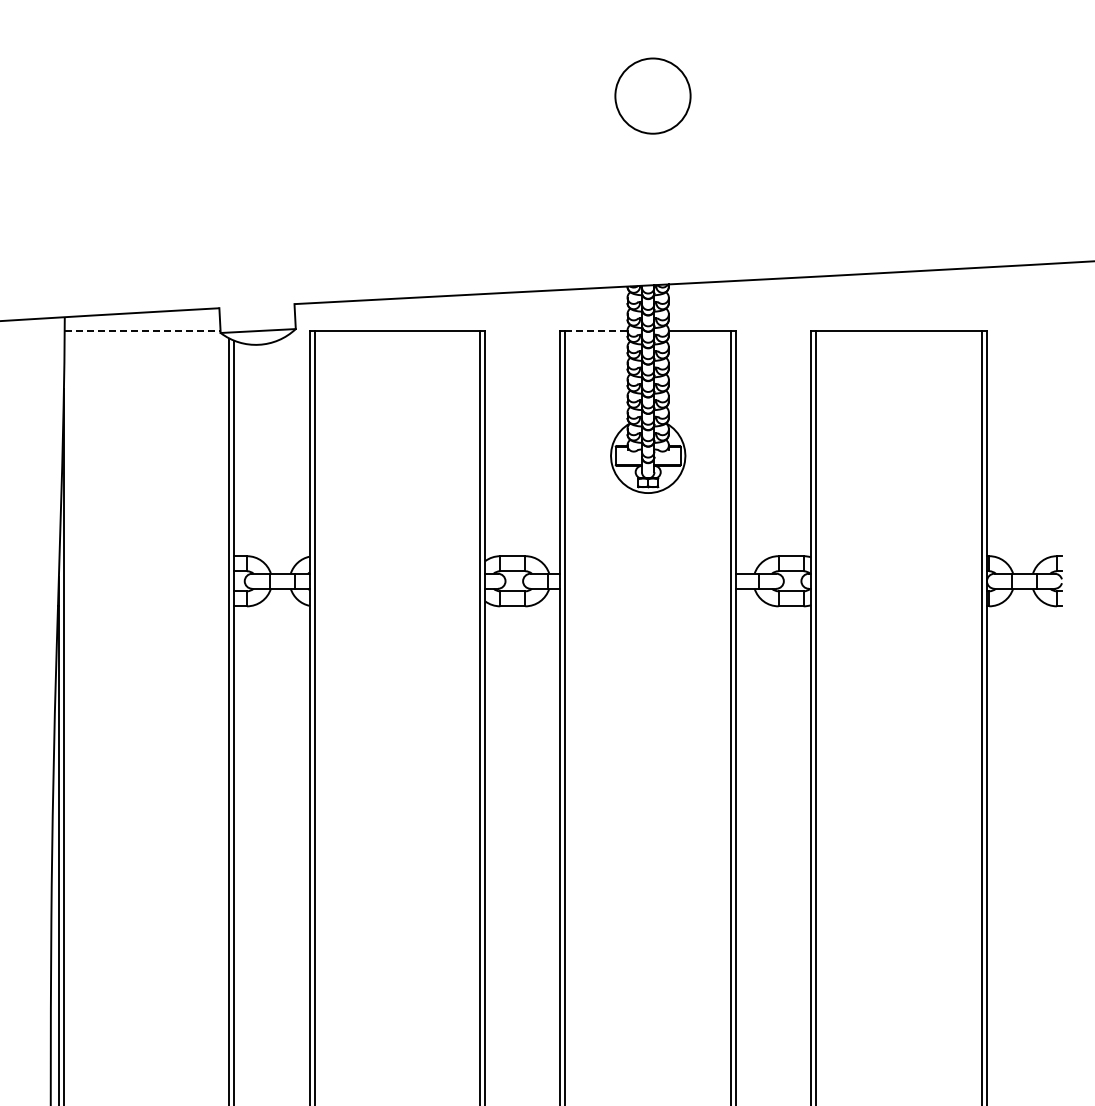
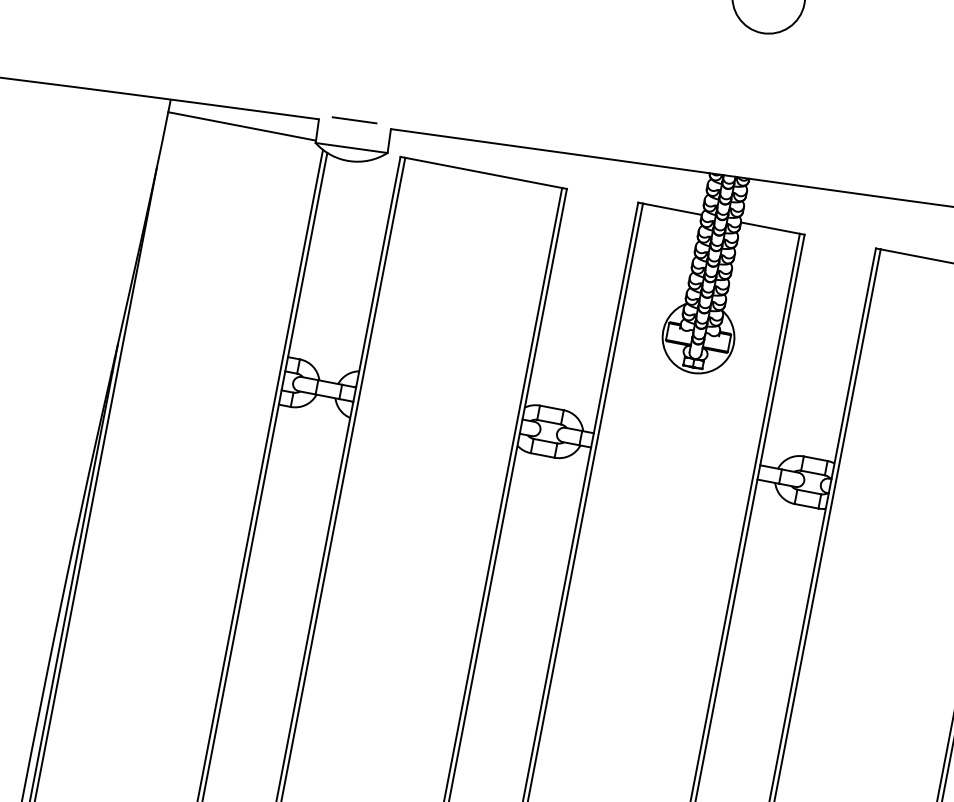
line: (255, 302) -> (354, 120), added
line: (142, 330) -> (242, 126), dashed -> solid
line: (596, 330) -> (672, 209), dashed -> solid

